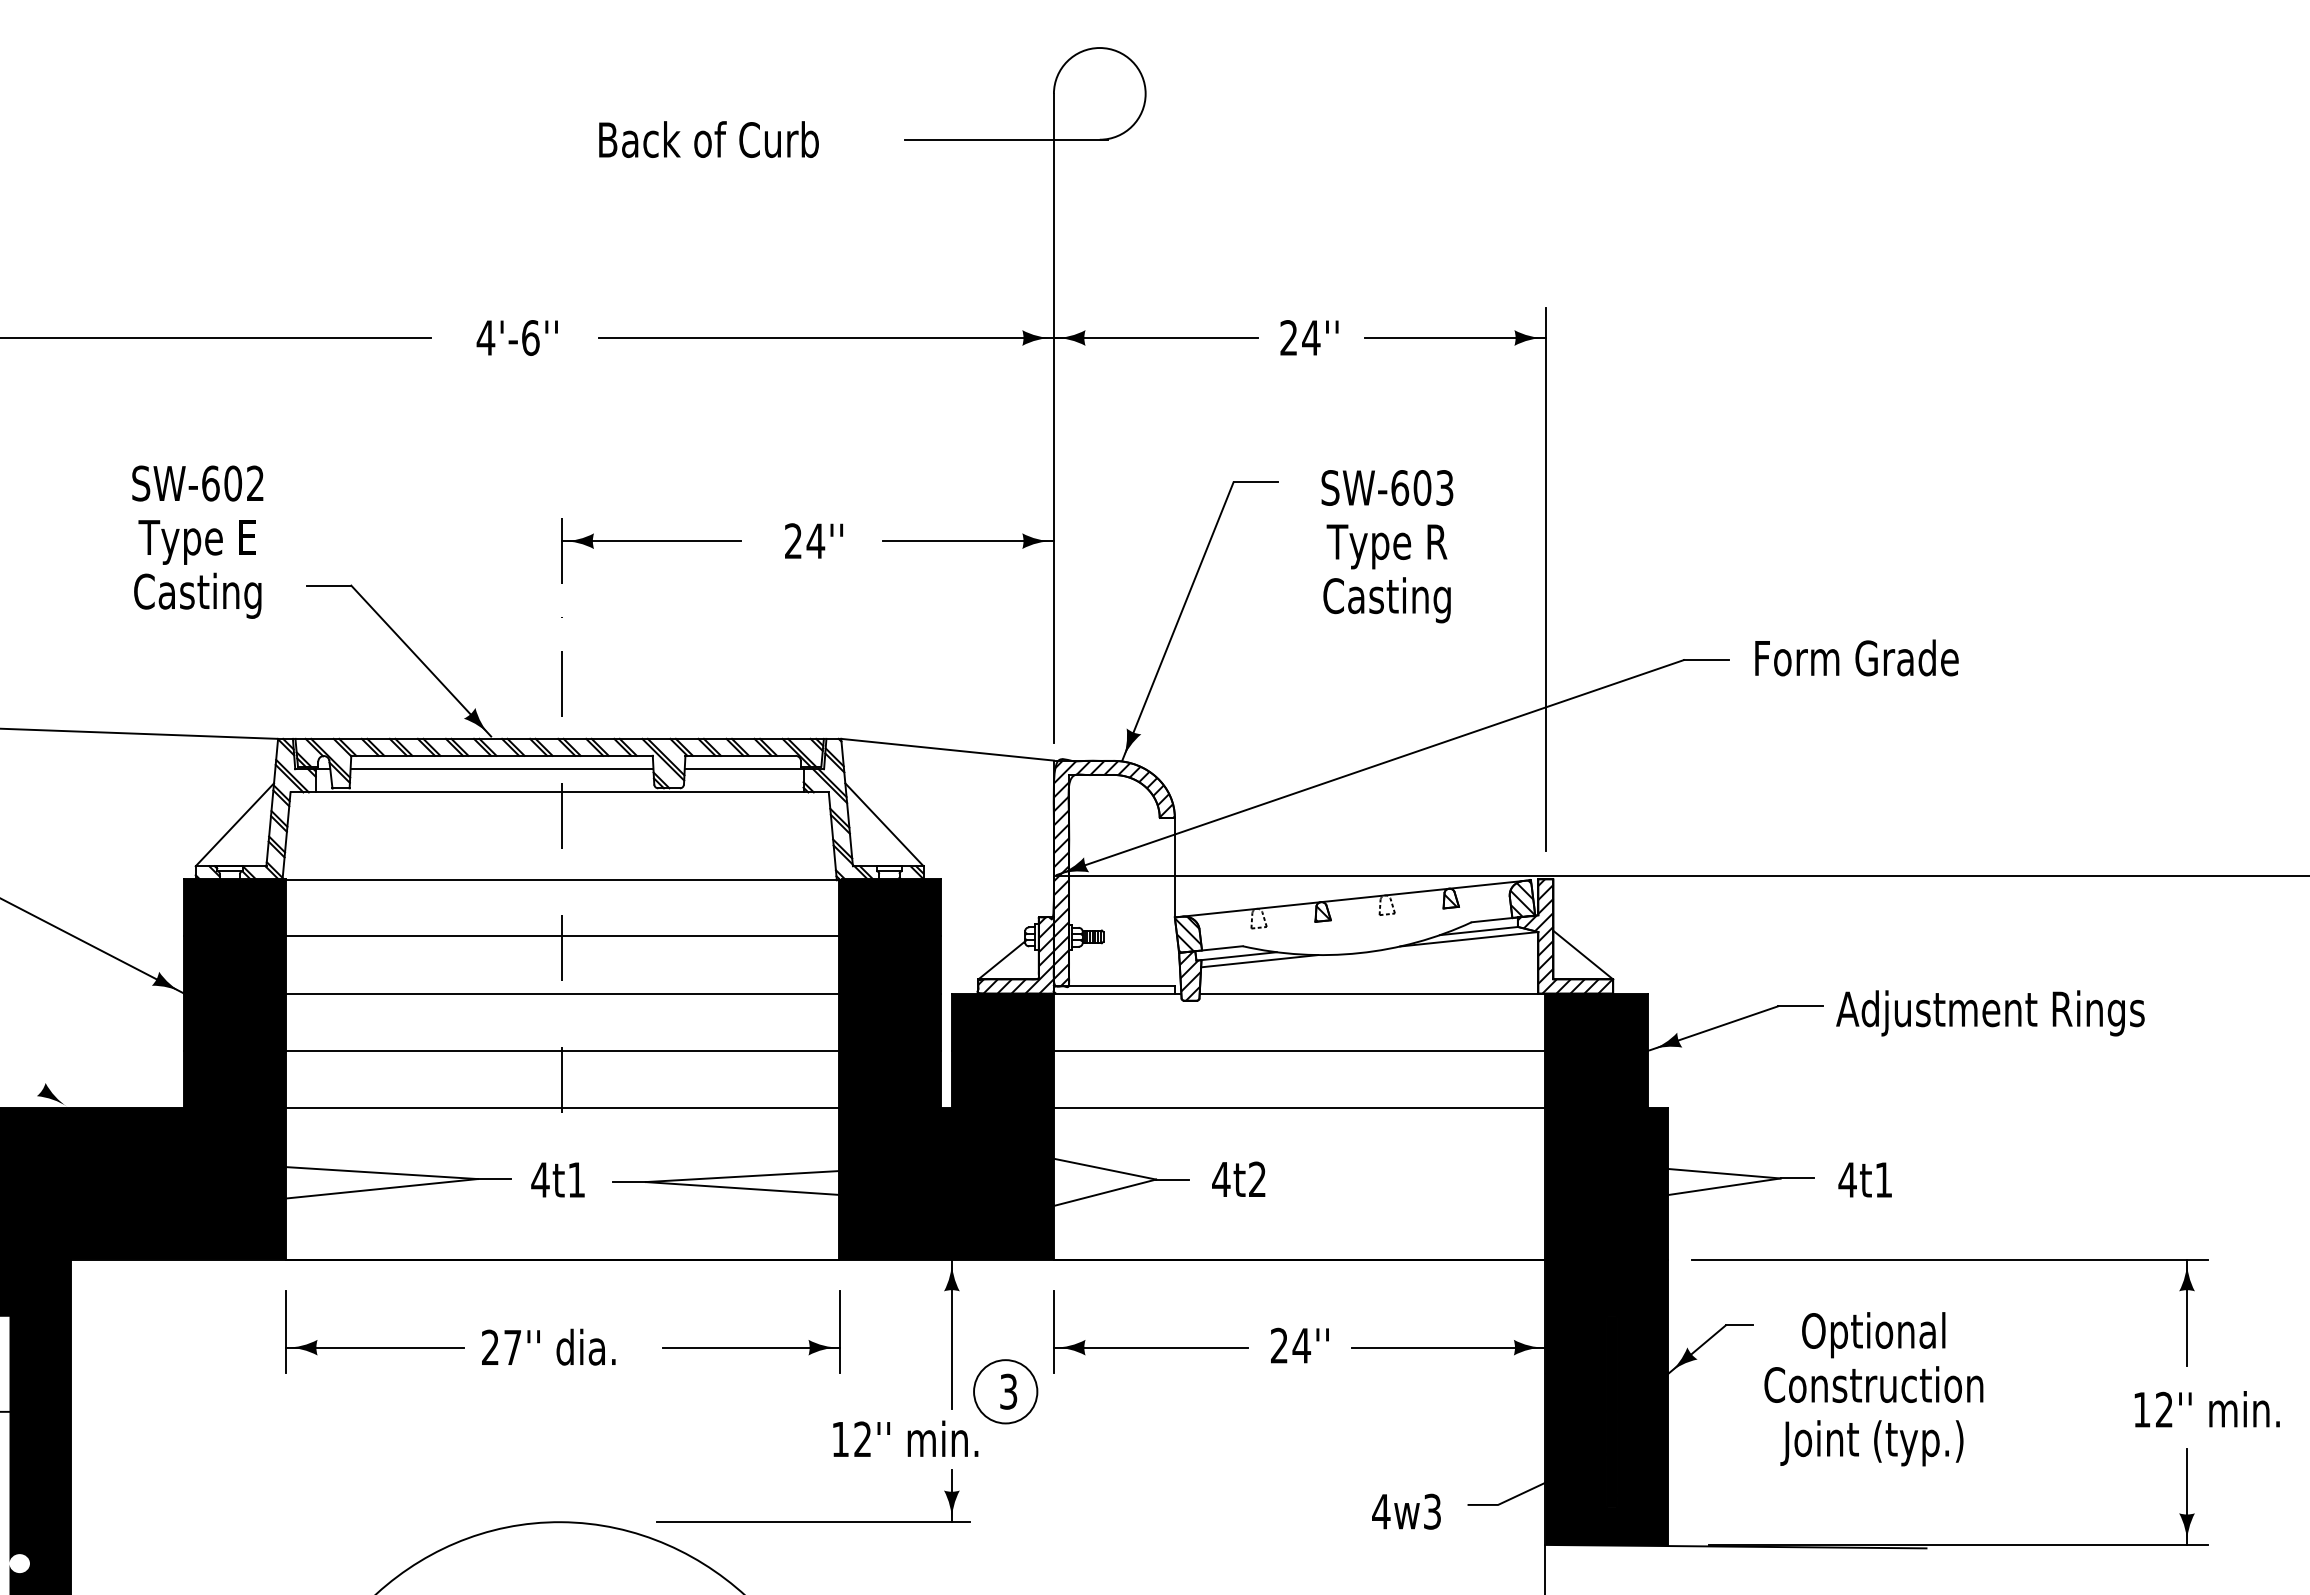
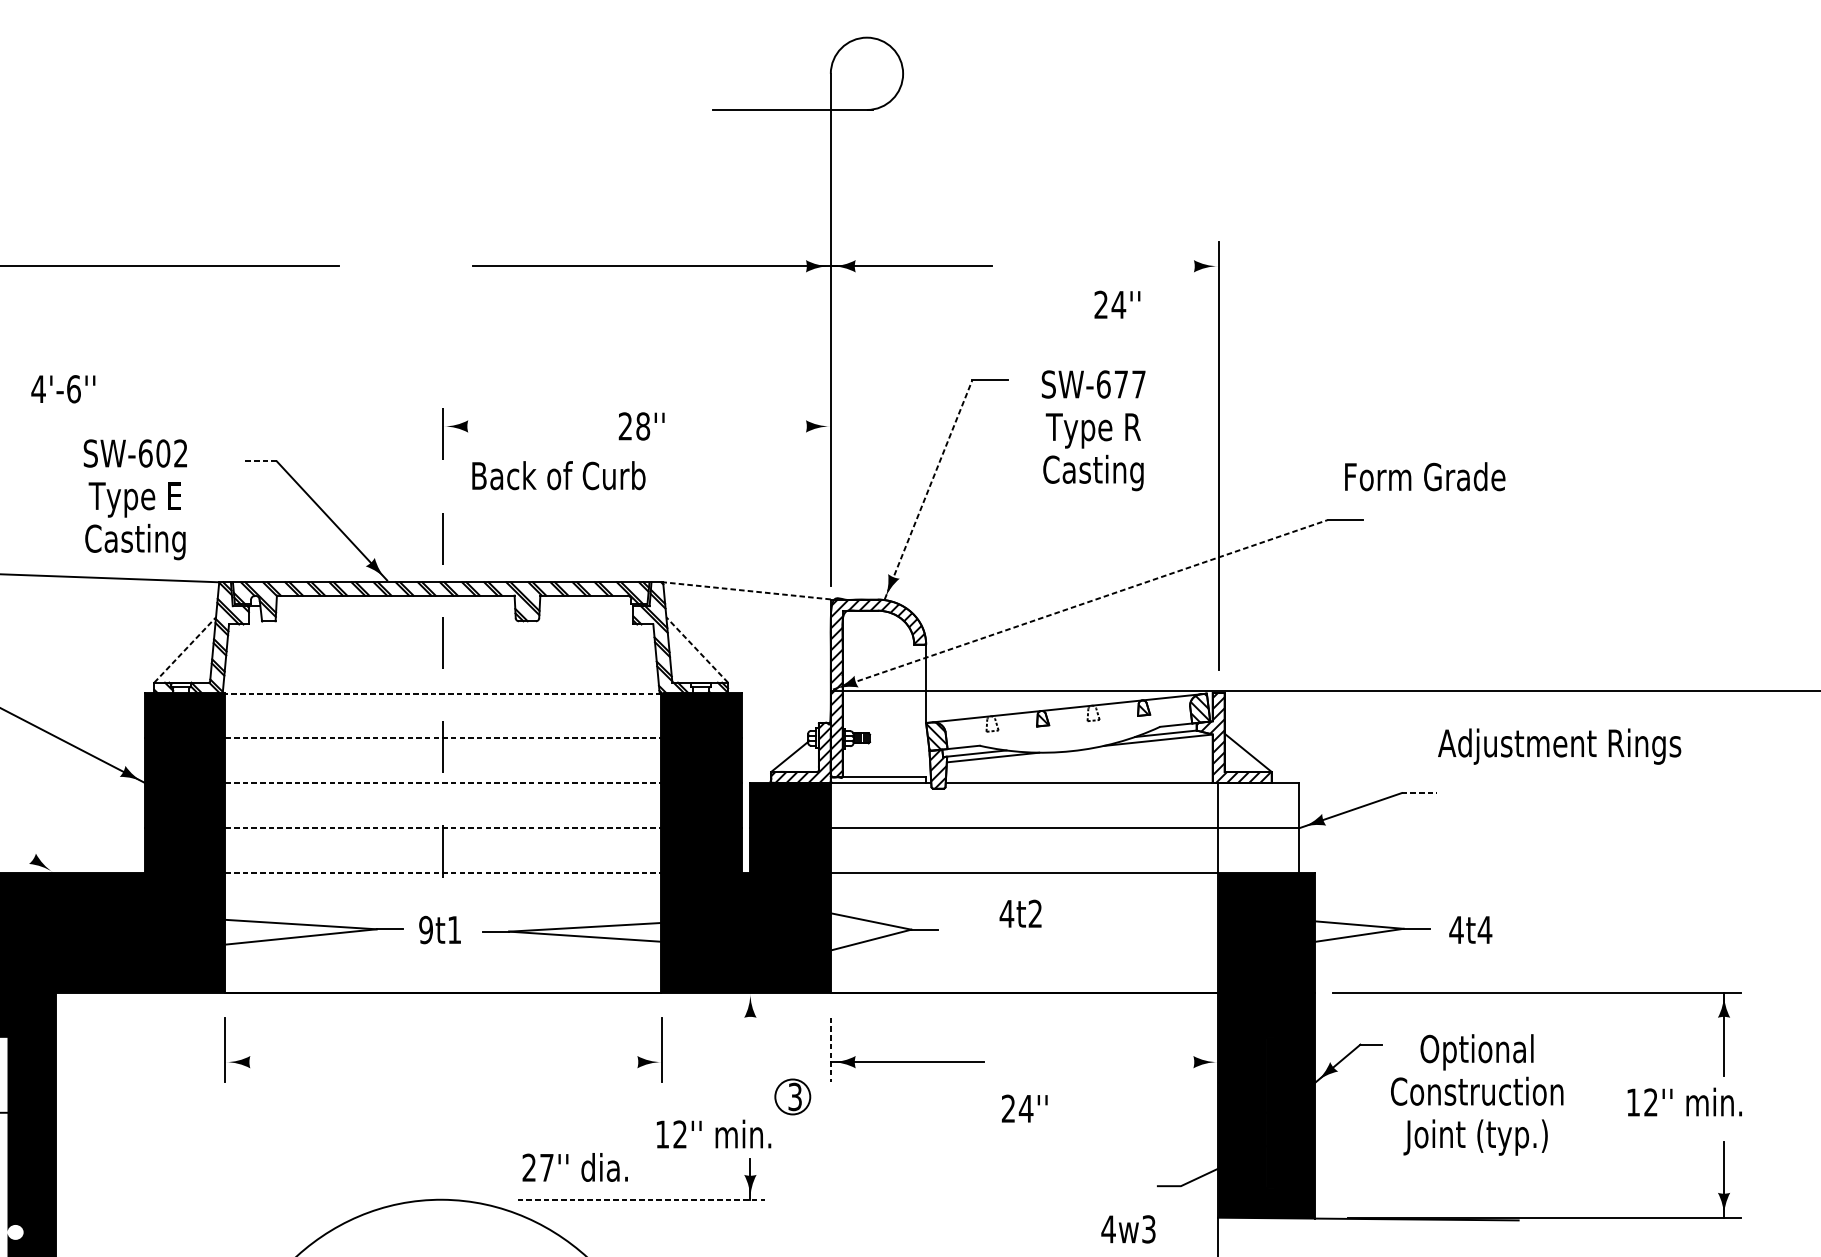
text: (708, 139) -> (558, 475), moved
text: (516, 337) -> (62, 388), moved
text: (1309, 337) -> (1117, 304), moved
line: (1455, 338) -> (1147, 266), removed
text: (1433, 487) -> (1130, 384), SW-603 -> SW-677
text: (197, 541) -> (135, 499), moved
line: (651, 541) -> (513, 426), removed
text: (815, 541) -> (642, 426), 24'' -> 28''
line: (967, 541) -> (762, 426), removed
line: (328, 585) -> (258, 461), solid -> dashed
line: (1177, 621) -> (928, 489), solid -> dashed
text: (1856, 657) -> (1424, 476), moved
line: (947, 749) -> (746, 590), solid -> dashed
line: (1370, 767) -> (1080, 604), solid -> dashed
line: (501, 769) -> (395, 606), removed
line: (743, 769) -> (586, 606), removed
line: (559, 792) -> (441, 624), removed
line: (234, 824) -> (184, 649), solid -> dashed
line: (884, 824) -> (697, 649), solid -> dashed
line: (560, 880) -> (441, 693), solid -> dashed
line: (562, 936) -> (443, 738), solid -> dashed
line: (562, 993) -> (443, 783), solid -> dashed
line: (1801, 1006) -> (1420, 793), solid -> dashed
text: (1990, 1013) -> (1559, 746), moved
line: (562, 1050) -> (443, 827), solid -> dashed
fill: (1596, 1050) -> (1258, 827), removed
line: (562, 1107) -> (443, 872), solid -> dashed
text: (1238, 1178) -> (1020, 913), moved
text: (540, 1179) -> (426, 929), 4t1 -> 9t1
text: (1883, 1179) -> (1484, 929), 4t1 -> 4t4
line: (1053, 1332) -> (830, 1050), solid -> dashed
line: (951, 1333) -> (750, 1051), removed
text: (1299, 1345) -> (1024, 1108), moved
text: (548, 1346) -> (575, 1166), moved
line: (374, 1347) -> (295, 1062), removed
line: (751, 1347) -> (592, 1062), removed
line: (1448, 1347) -> (1141, 1062), removed
circle: (1005, 1391) -> (792, 1096), size x0.7
text: (2206, 1409) -> (1684, 1102), moved
text: (1406, 1511) -> (1128, 1229), moved
line: (813, 1522) -> (641, 1200), solid -> dashed

